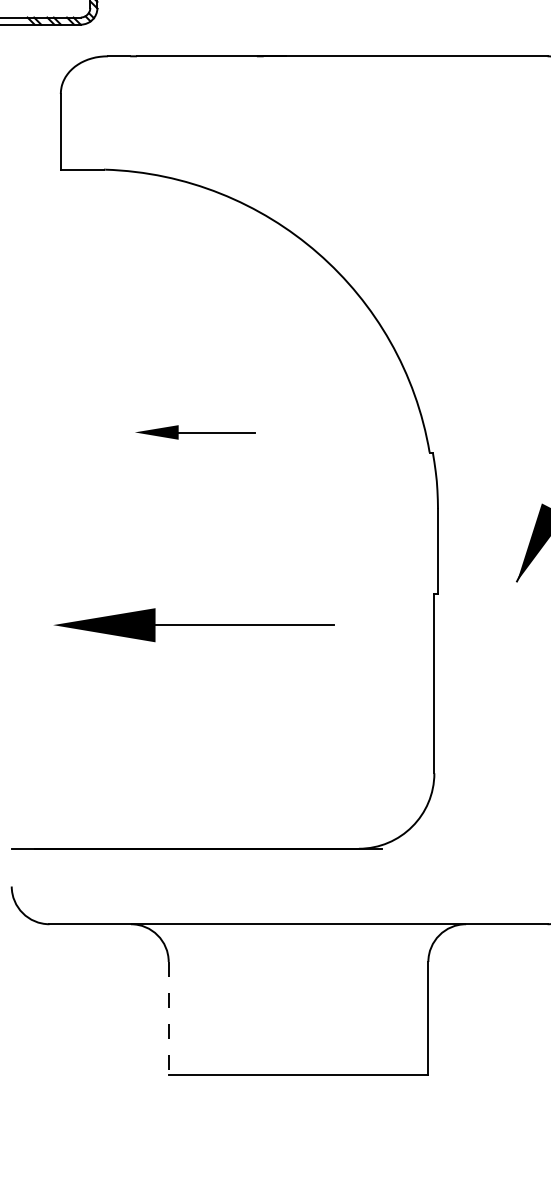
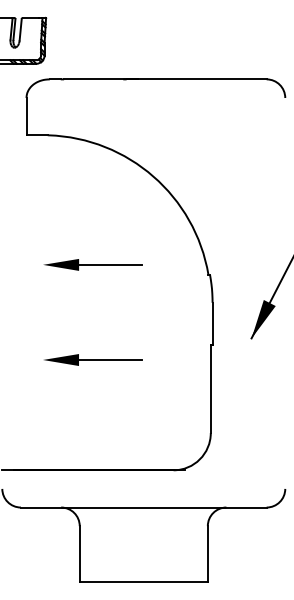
part: (194, 431) -> (92, 264), size x1.67
part: (196, 624) -> (93, 359), size x0.71
line: (168, 1019) -> (79, 554), dashed -> solid

